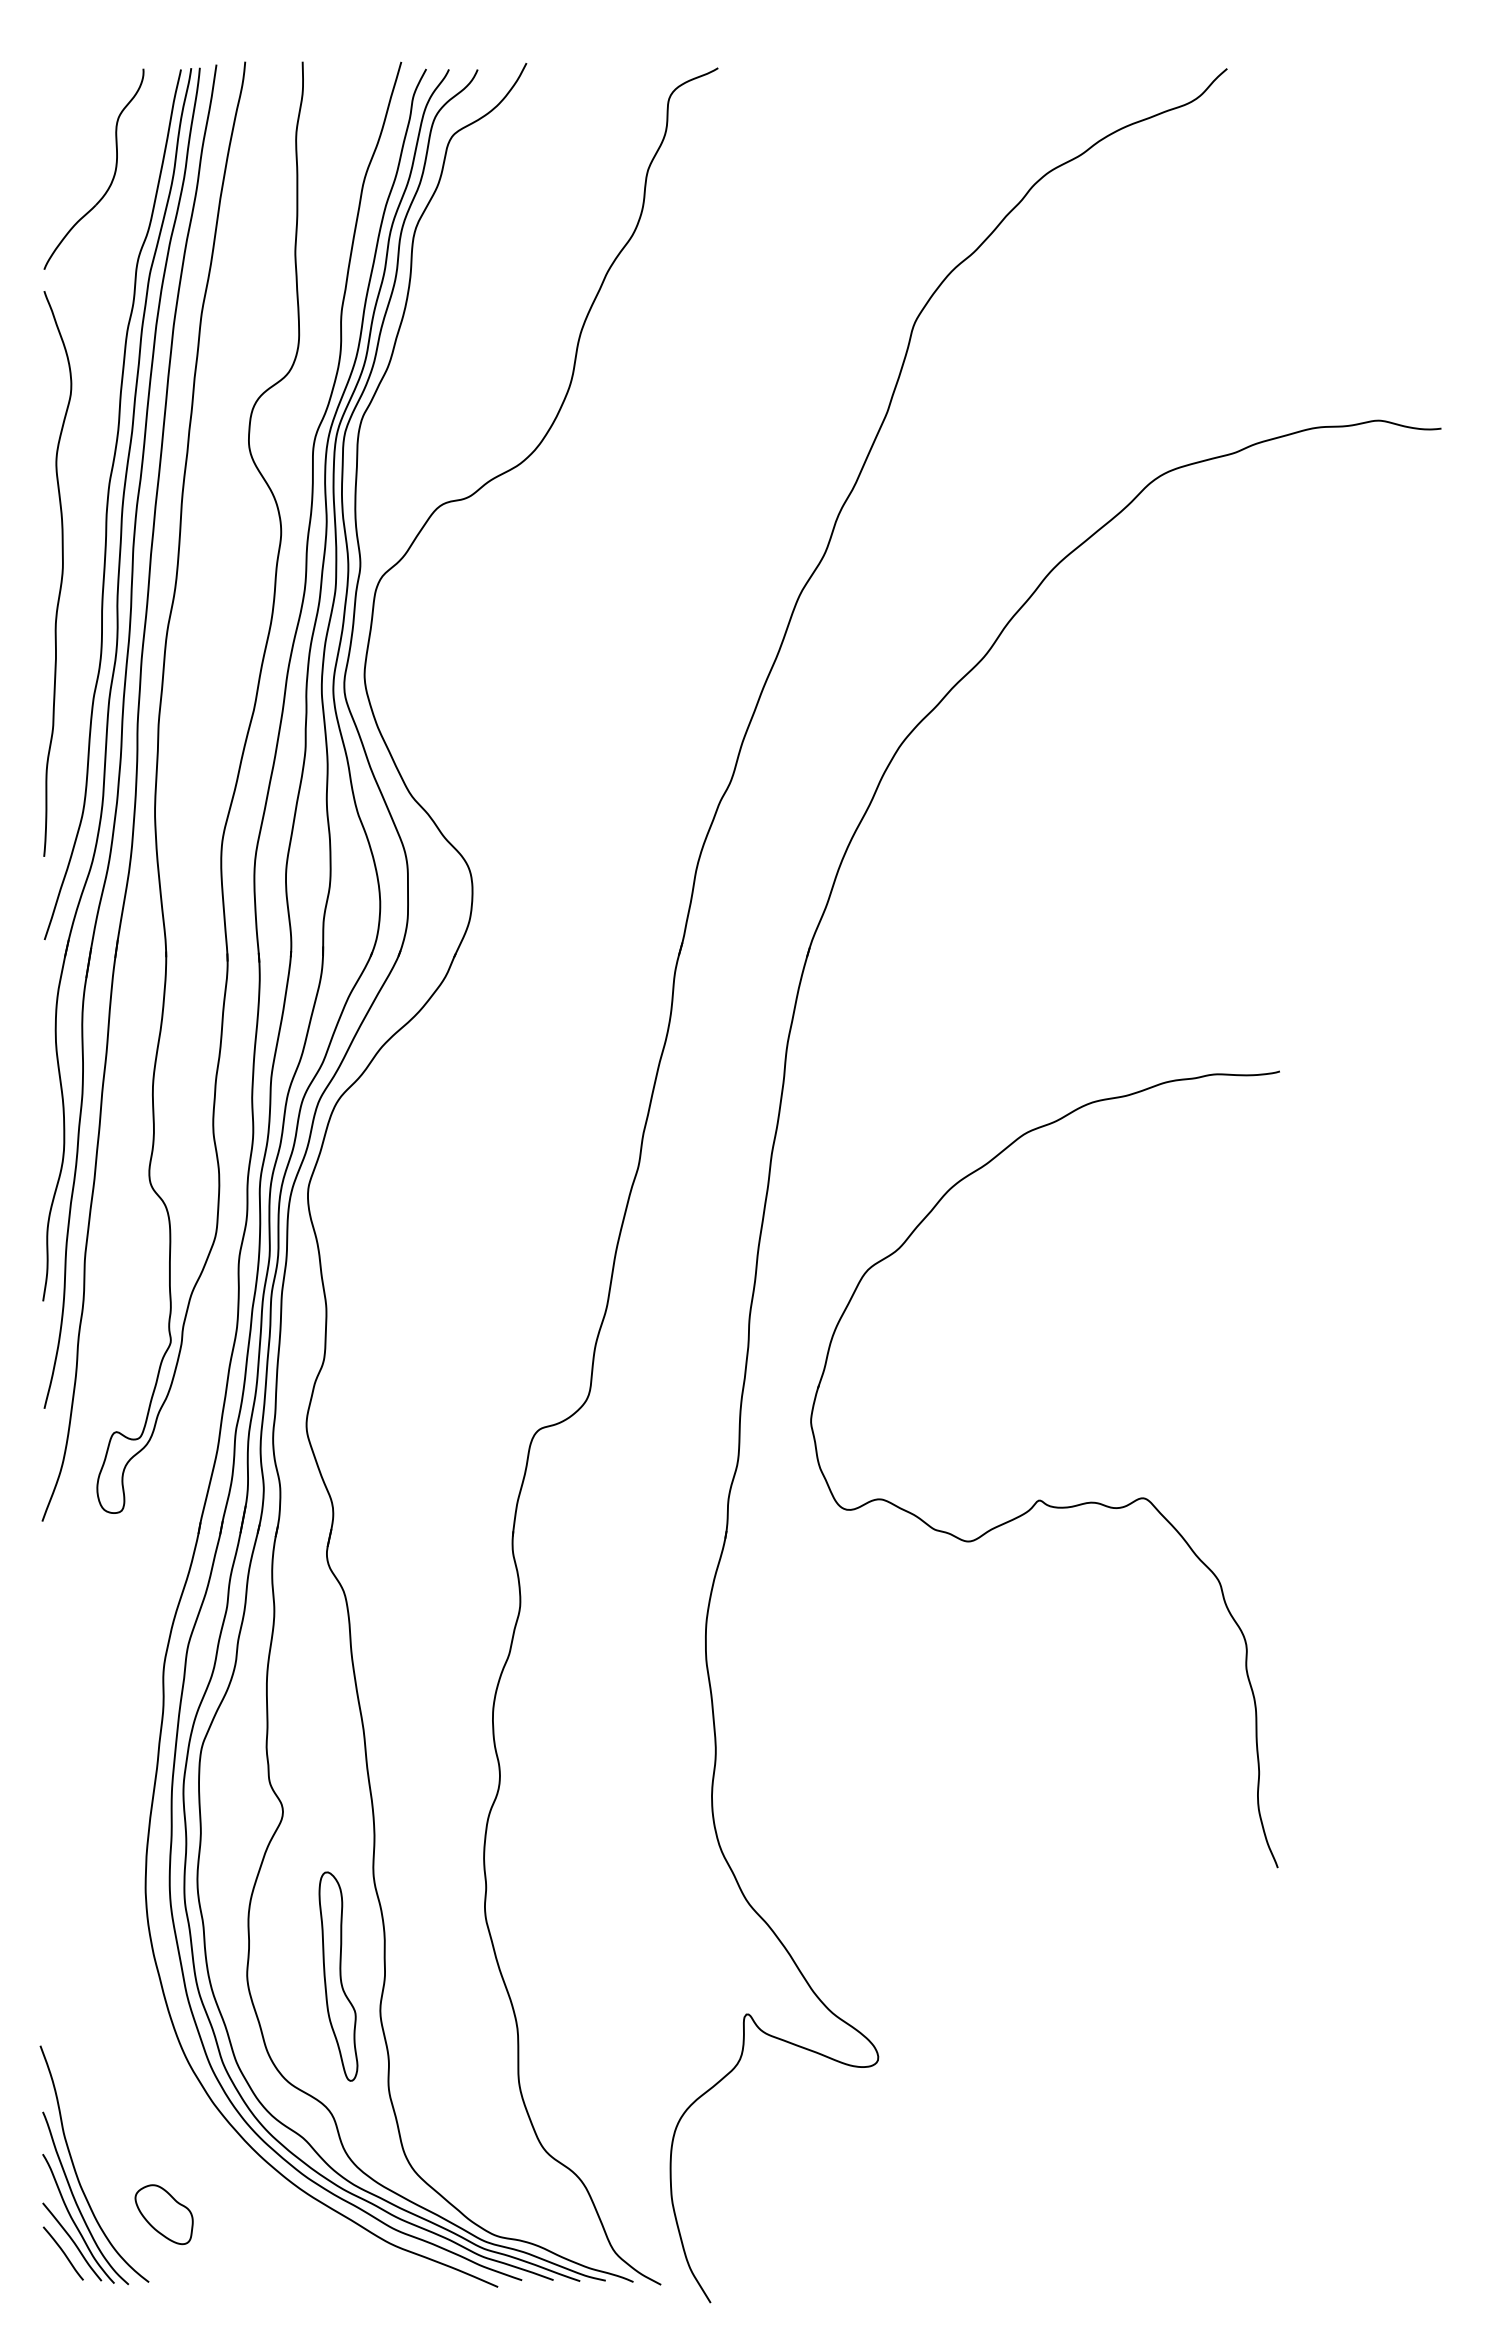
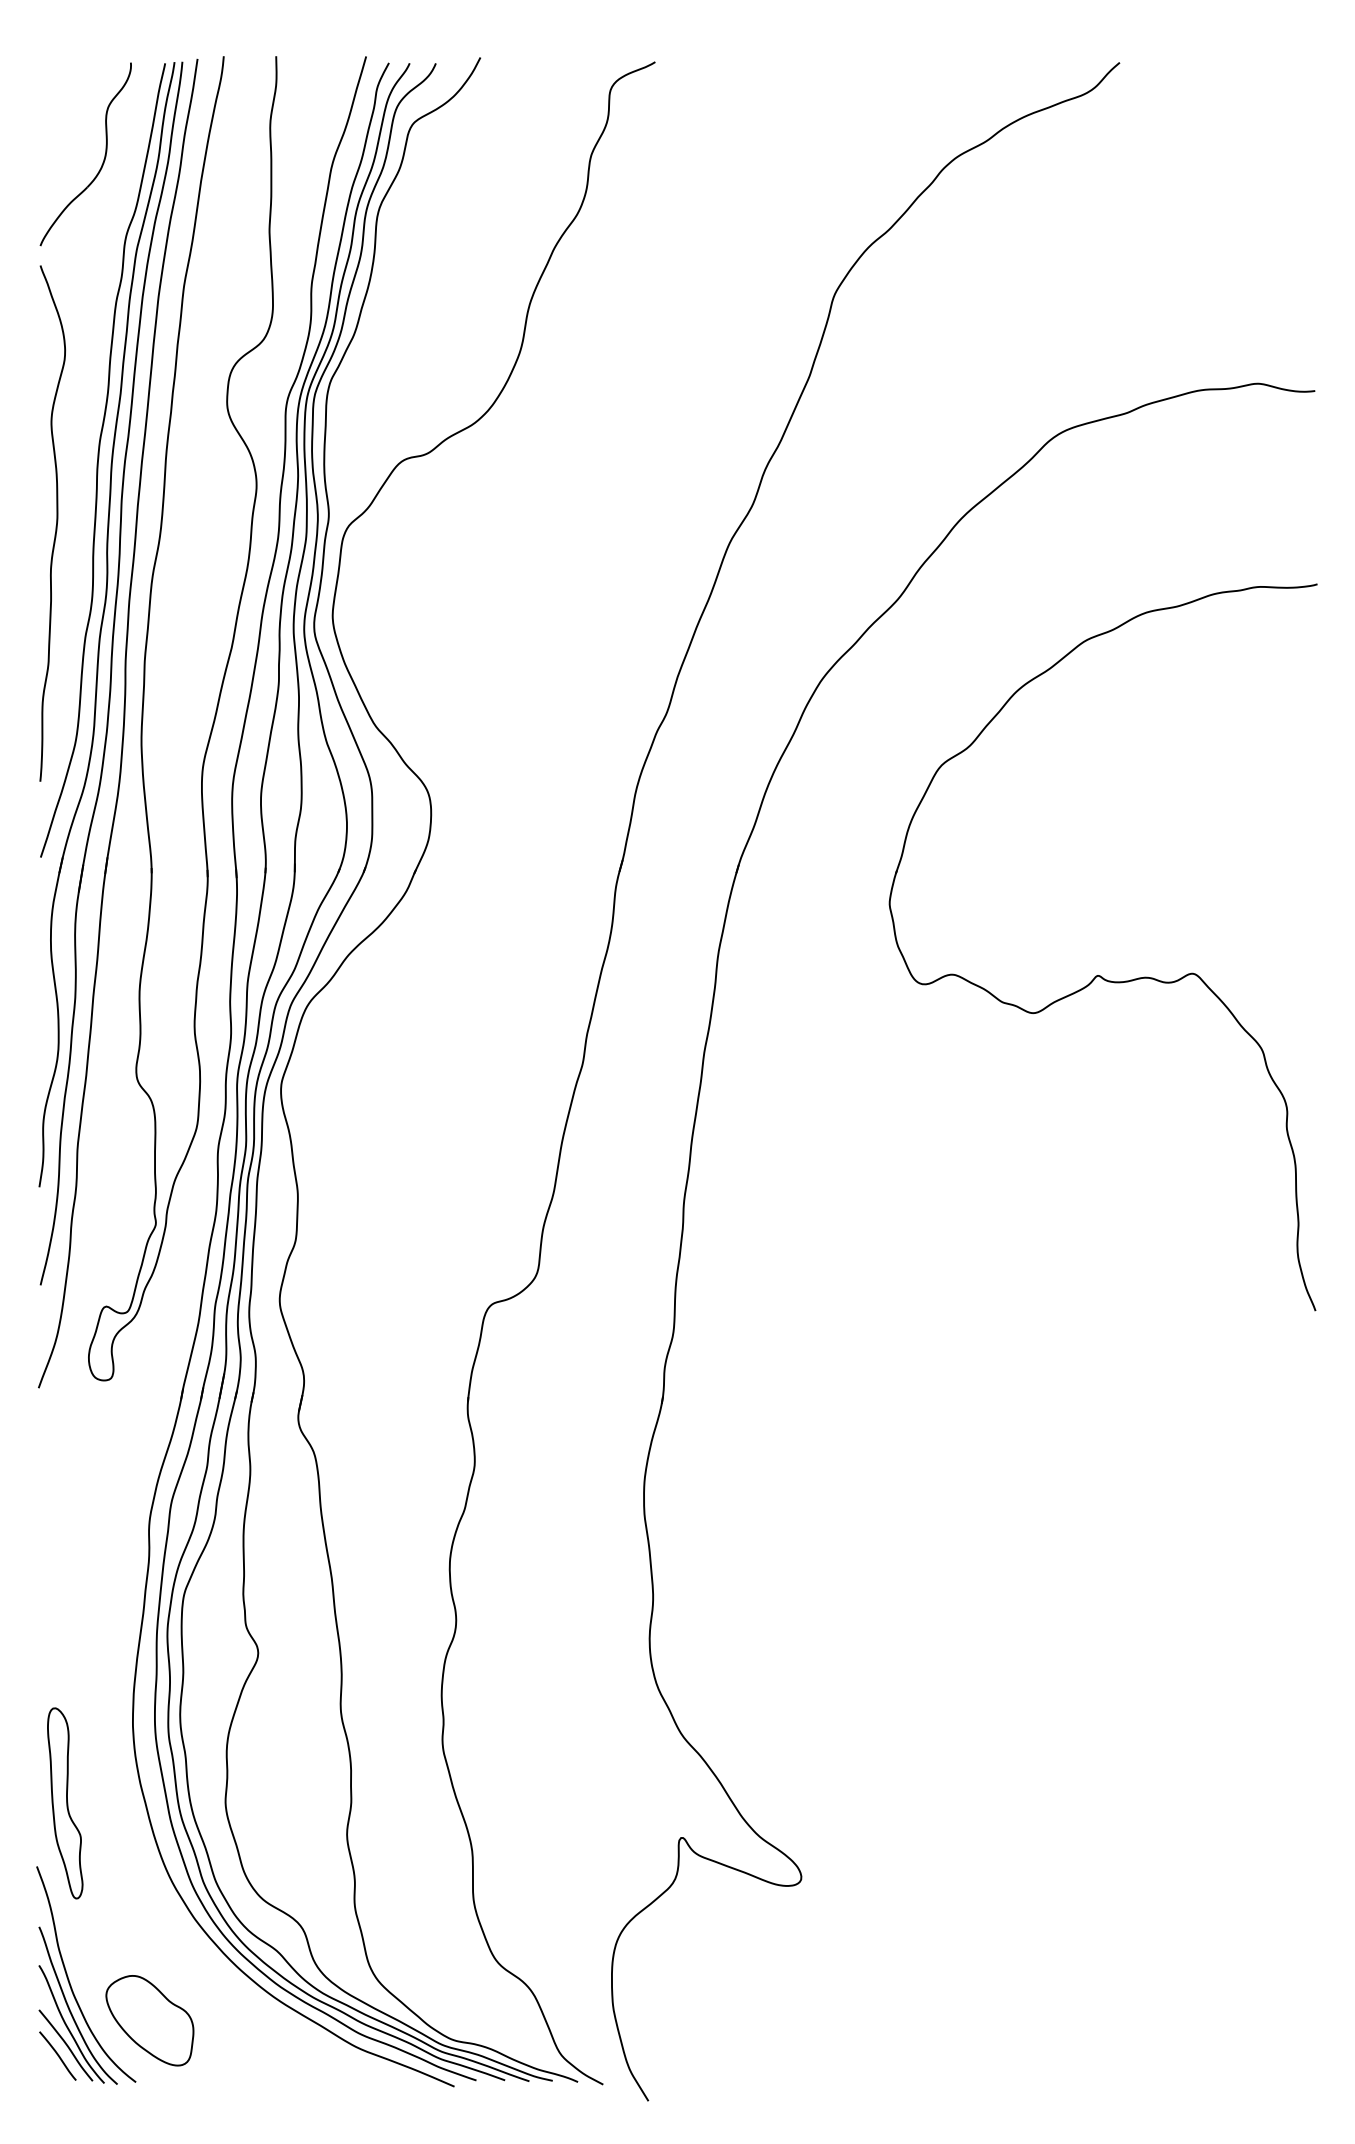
part: (1040, 1499) -> (1099, 974), moved
part: (338, 1976) -> (65, 1803), moved
part: (163, 2214) -> (149, 2020), size x1.67

